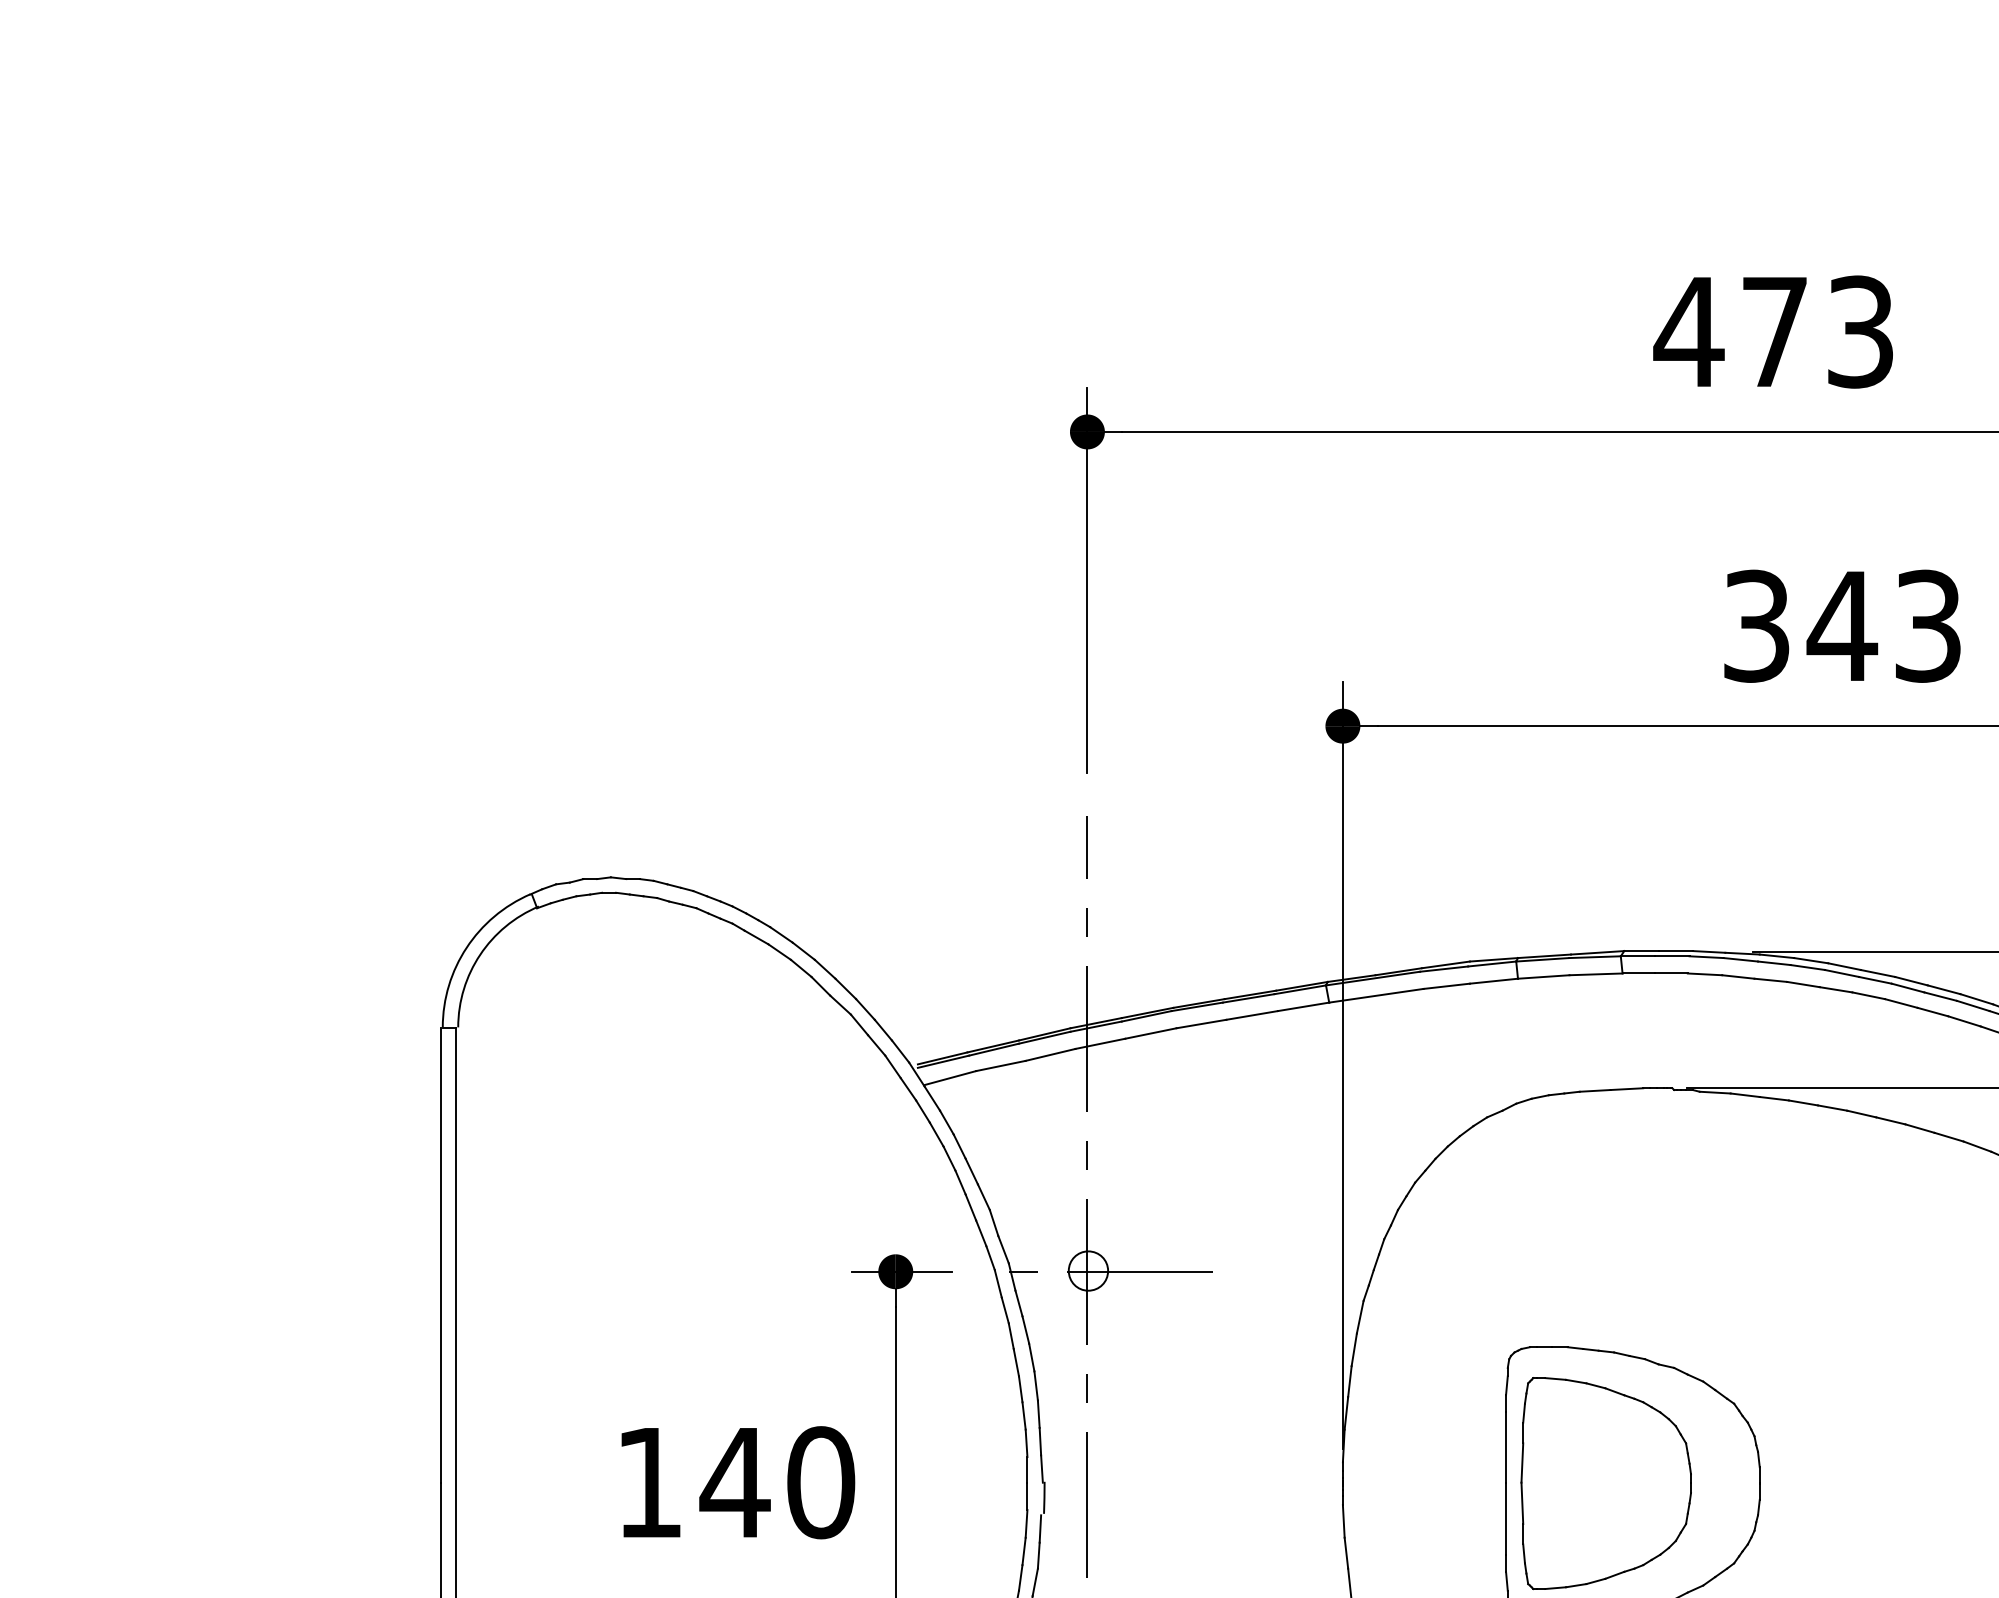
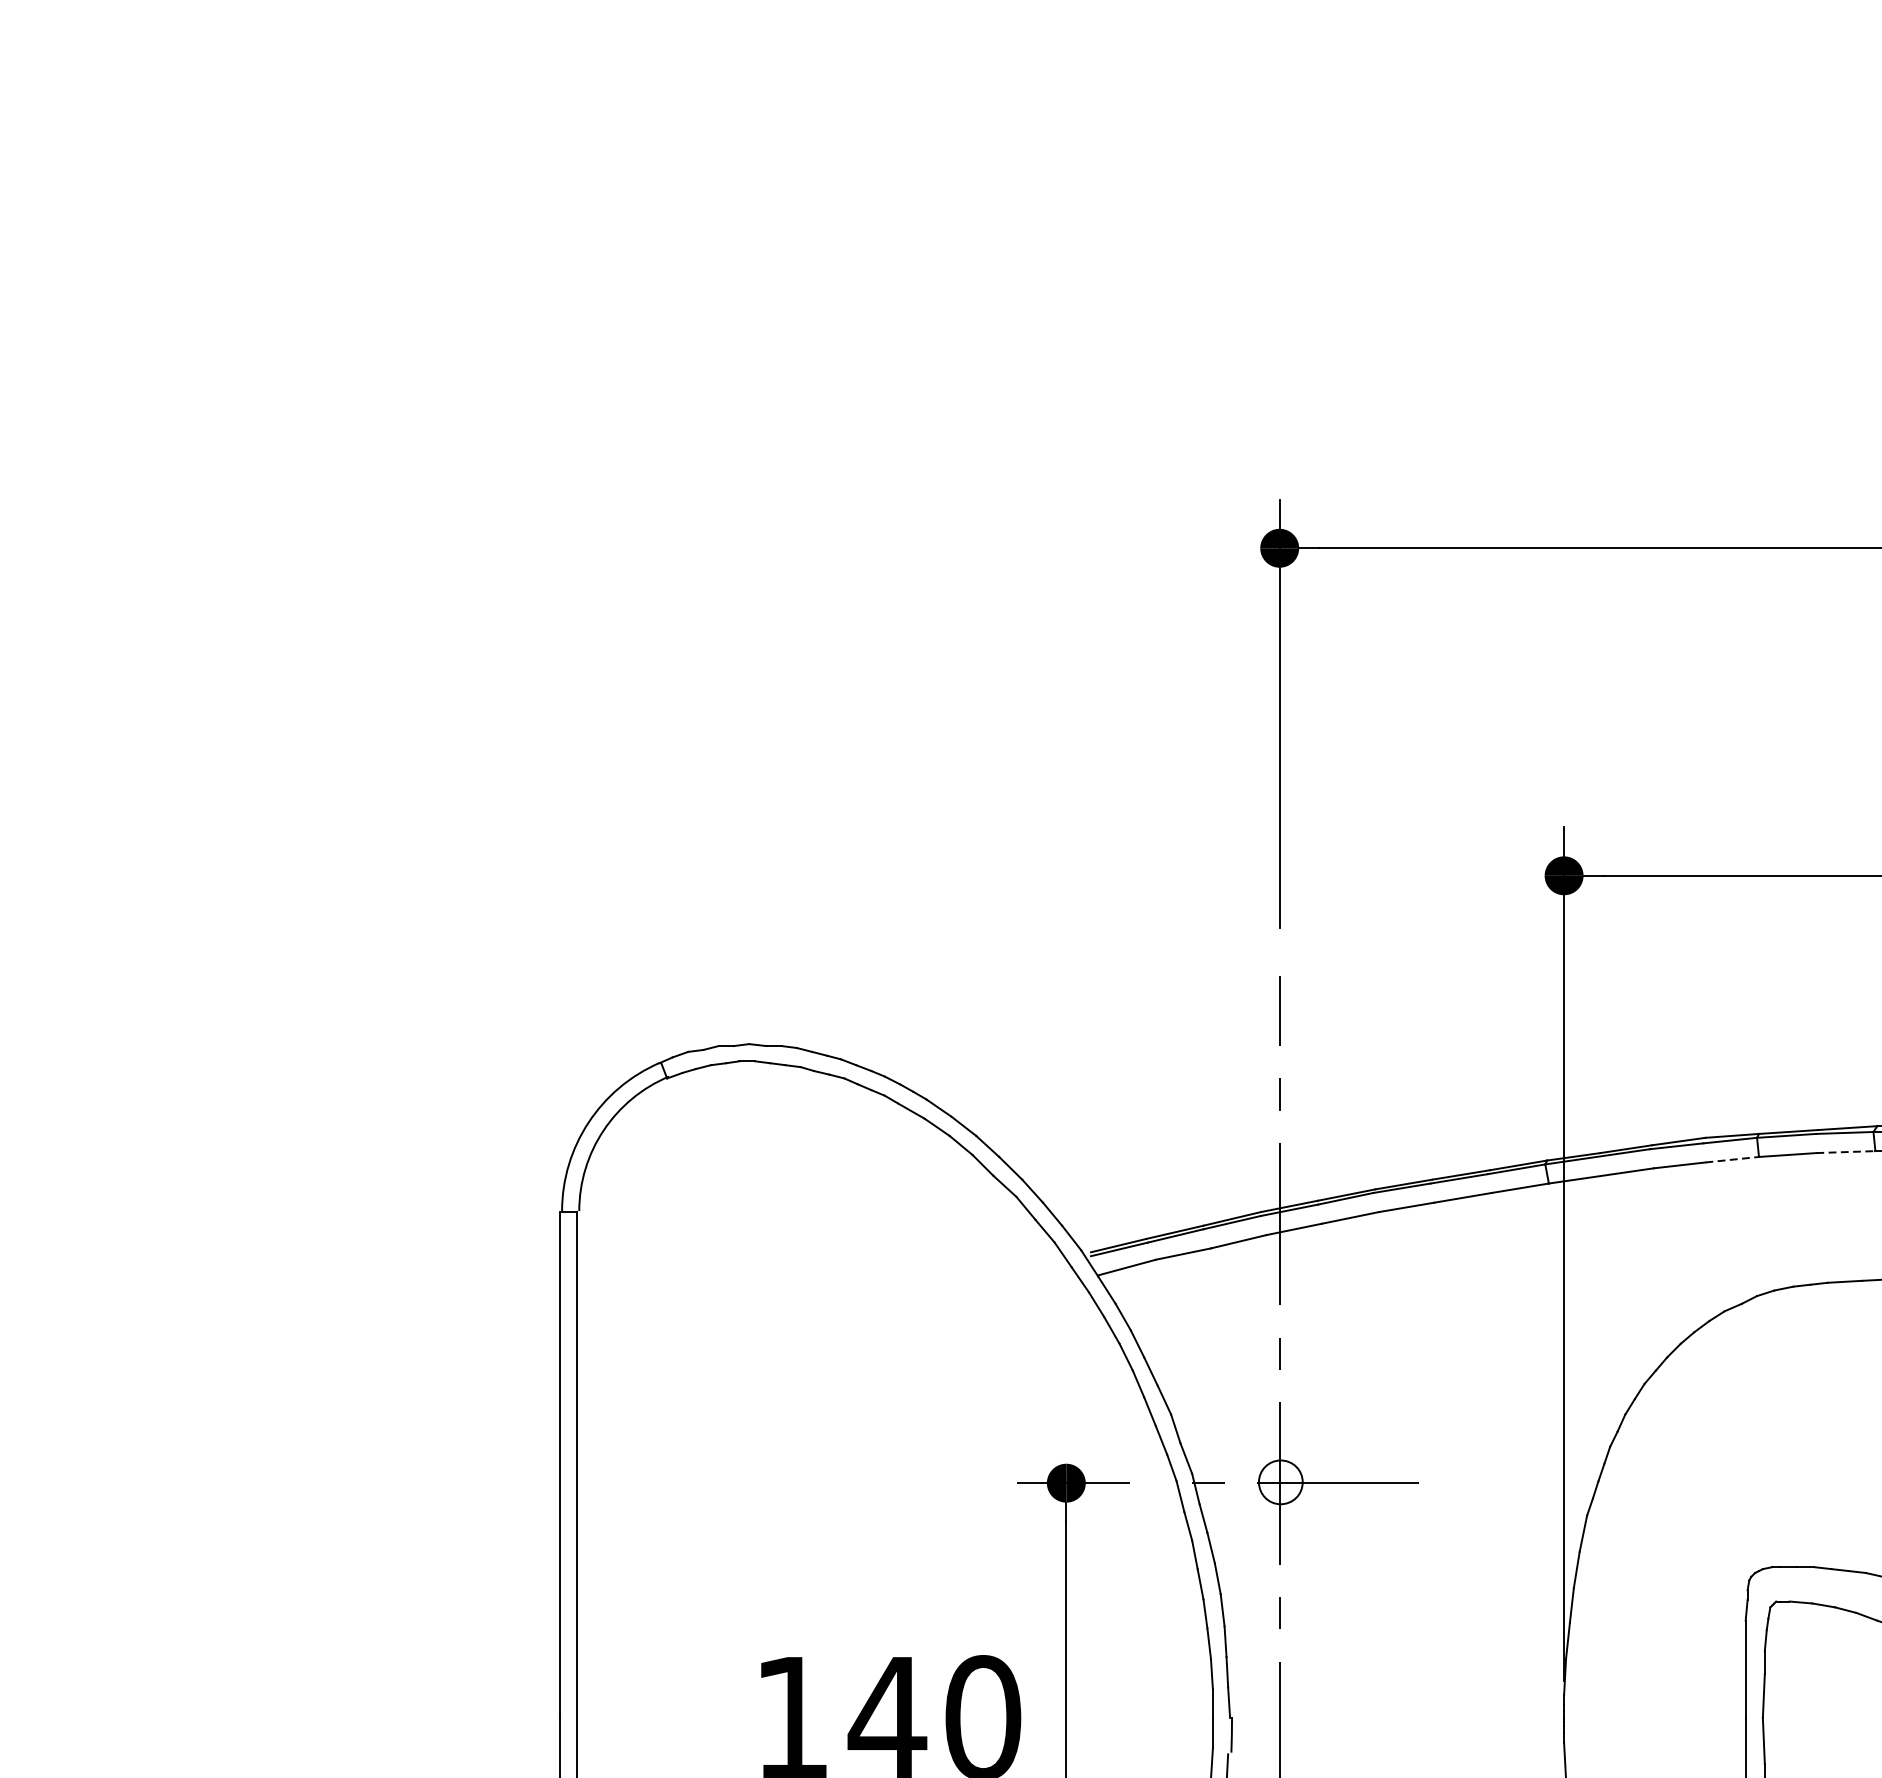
line: (1596, 974) -> (1846, 1152), solid -> dashed
line: (1494, 981) -> (1732, 1160), solid -> dashed

